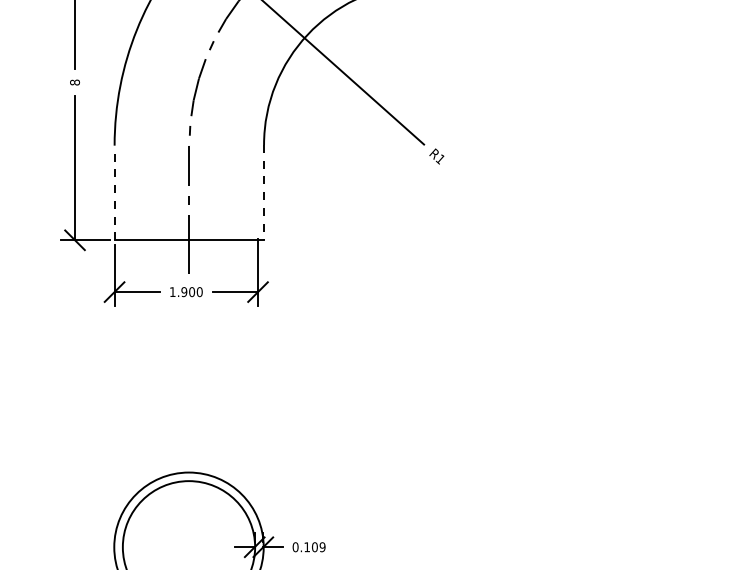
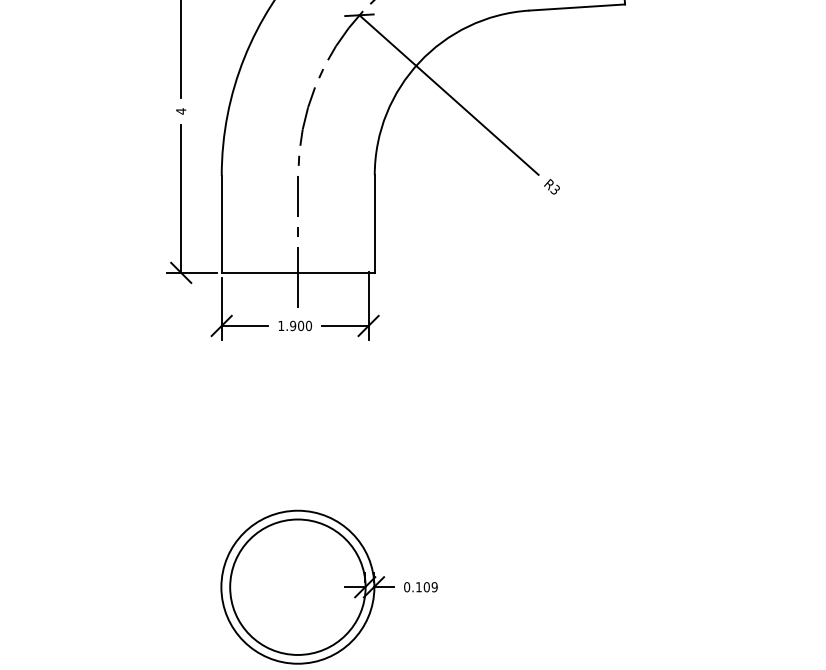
text: (75, 82) -> (181, 111), 8 -> 4
text: (439, 158) -> (554, 189), R1 -> R3
line: (114, 192) -> (221, 223), dashed -> solid
line: (263, 193) -> (374, 224), dashed -> solid

